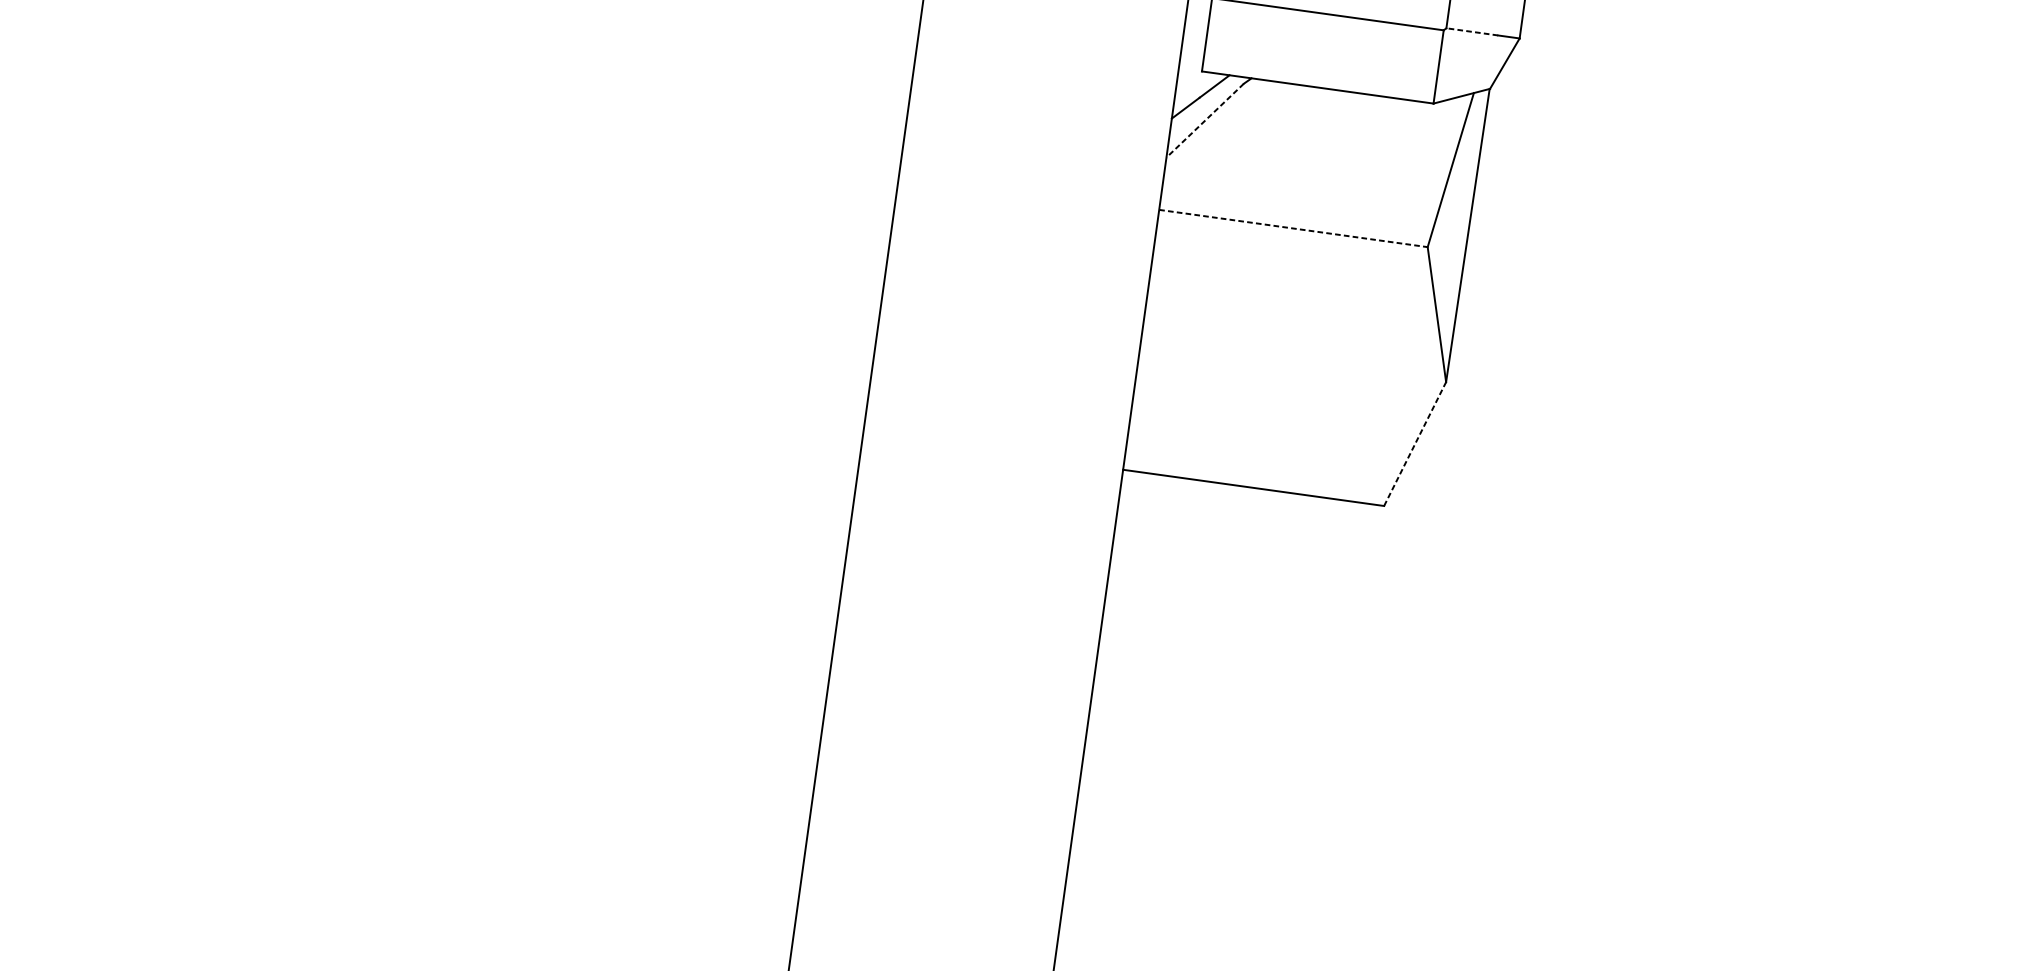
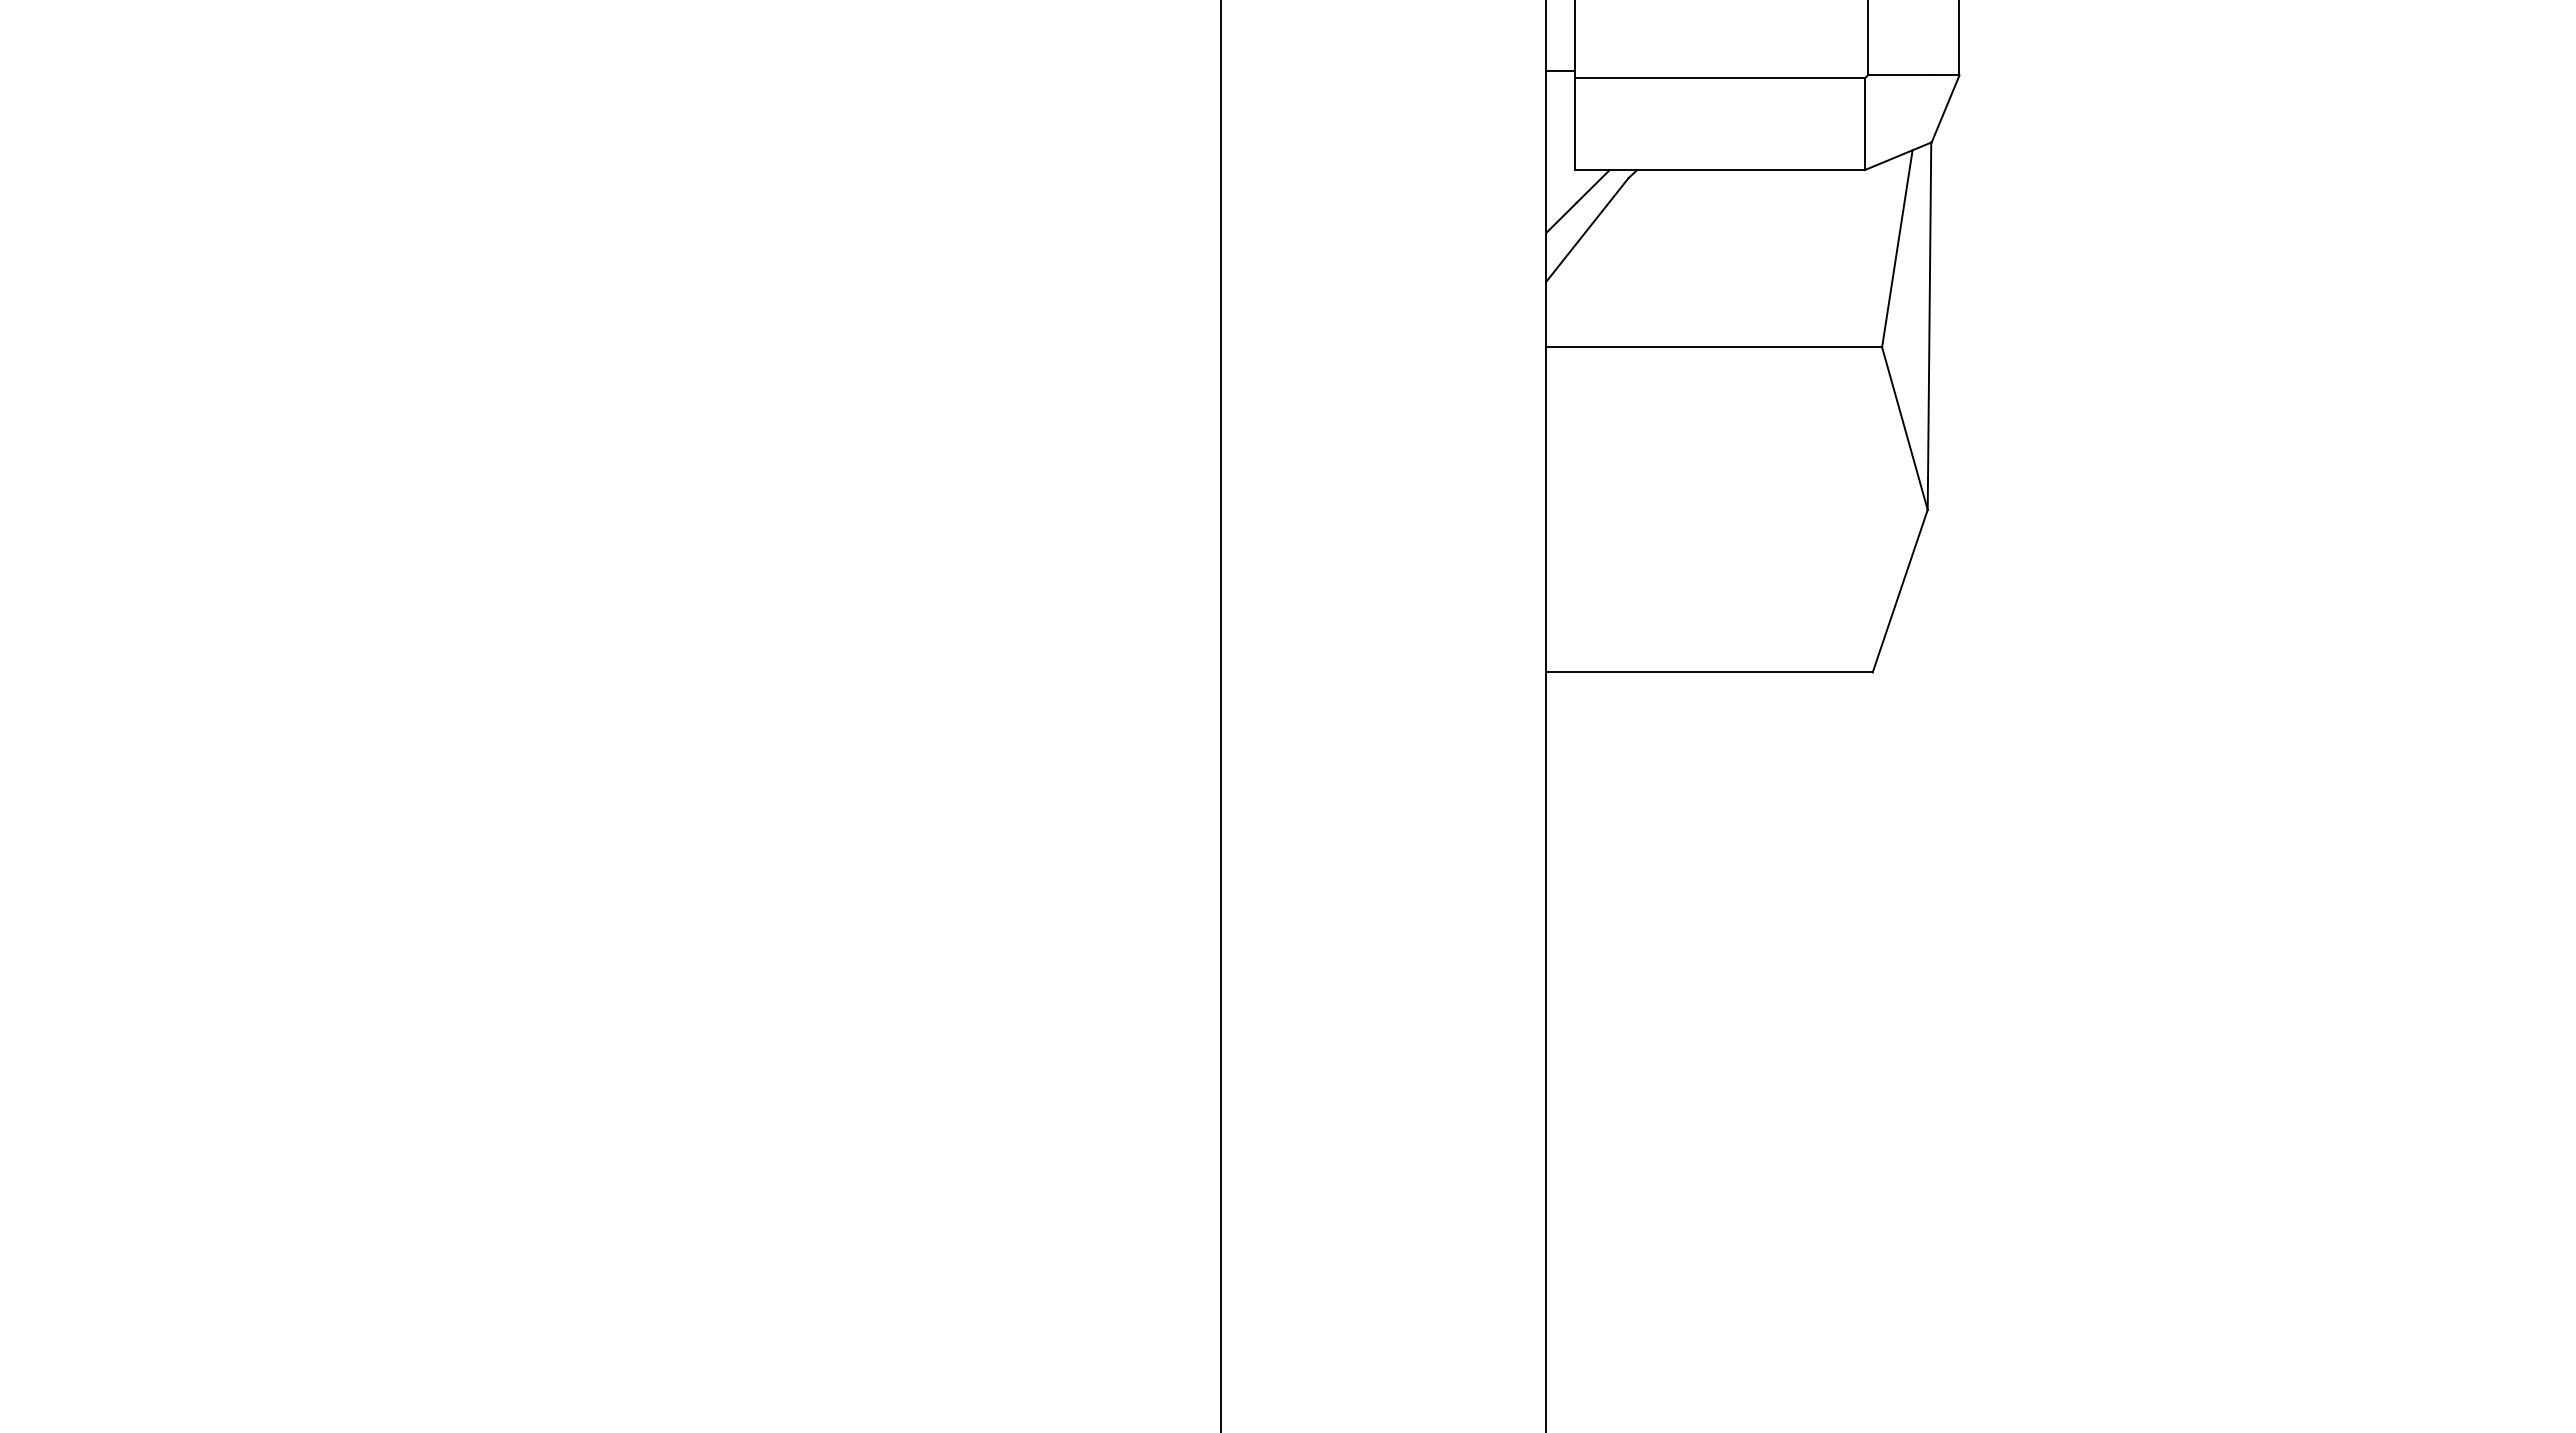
line: (1471, 31) -> (1899, 75), dashed -> solid
line: (1205, 121) -> (1587, 230), dashed -> solid
line: (1293, 228) -> (1714, 347), dashed -> solid
line: (1415, 444) -> (1900, 591), dashed -> solid

